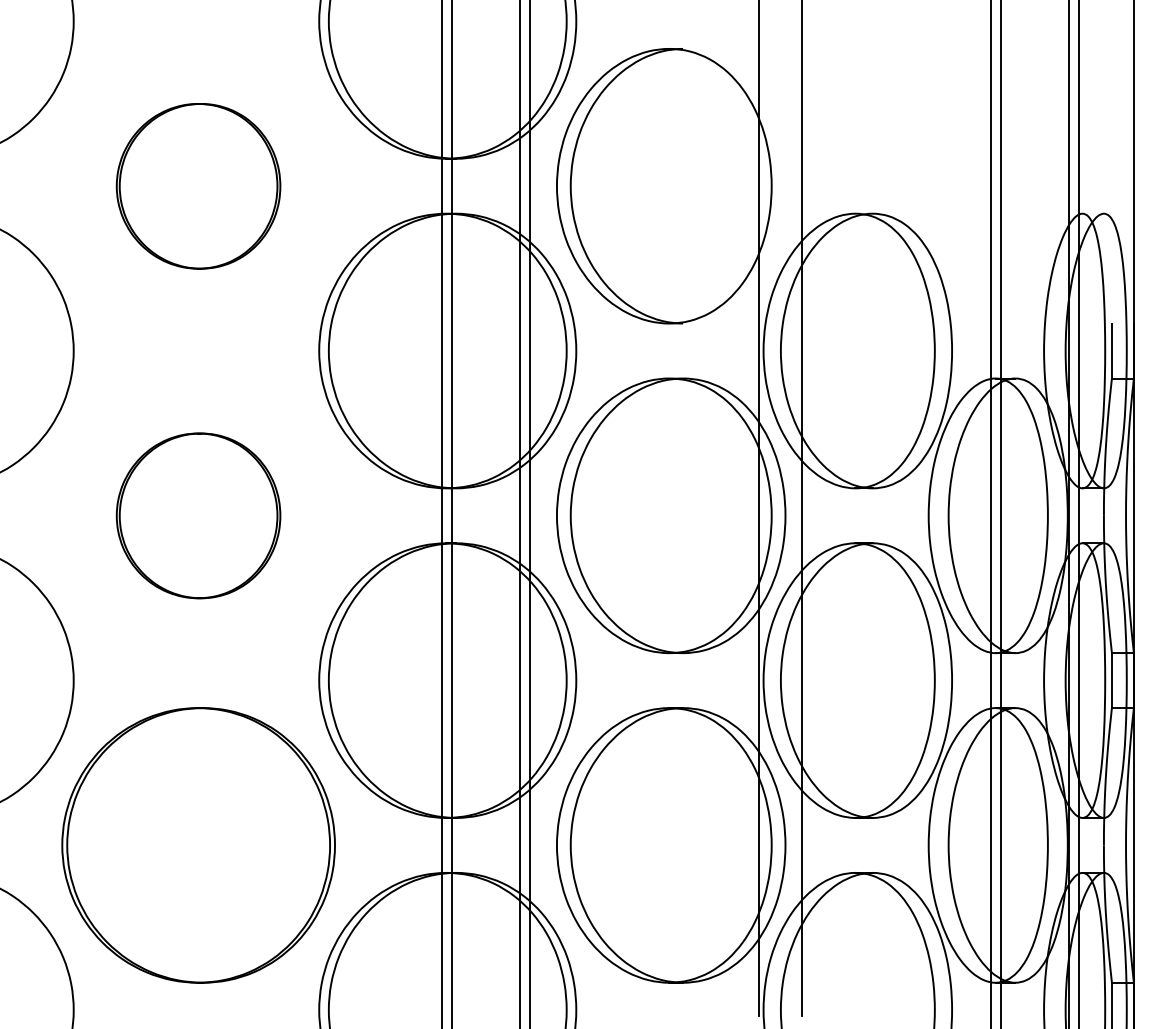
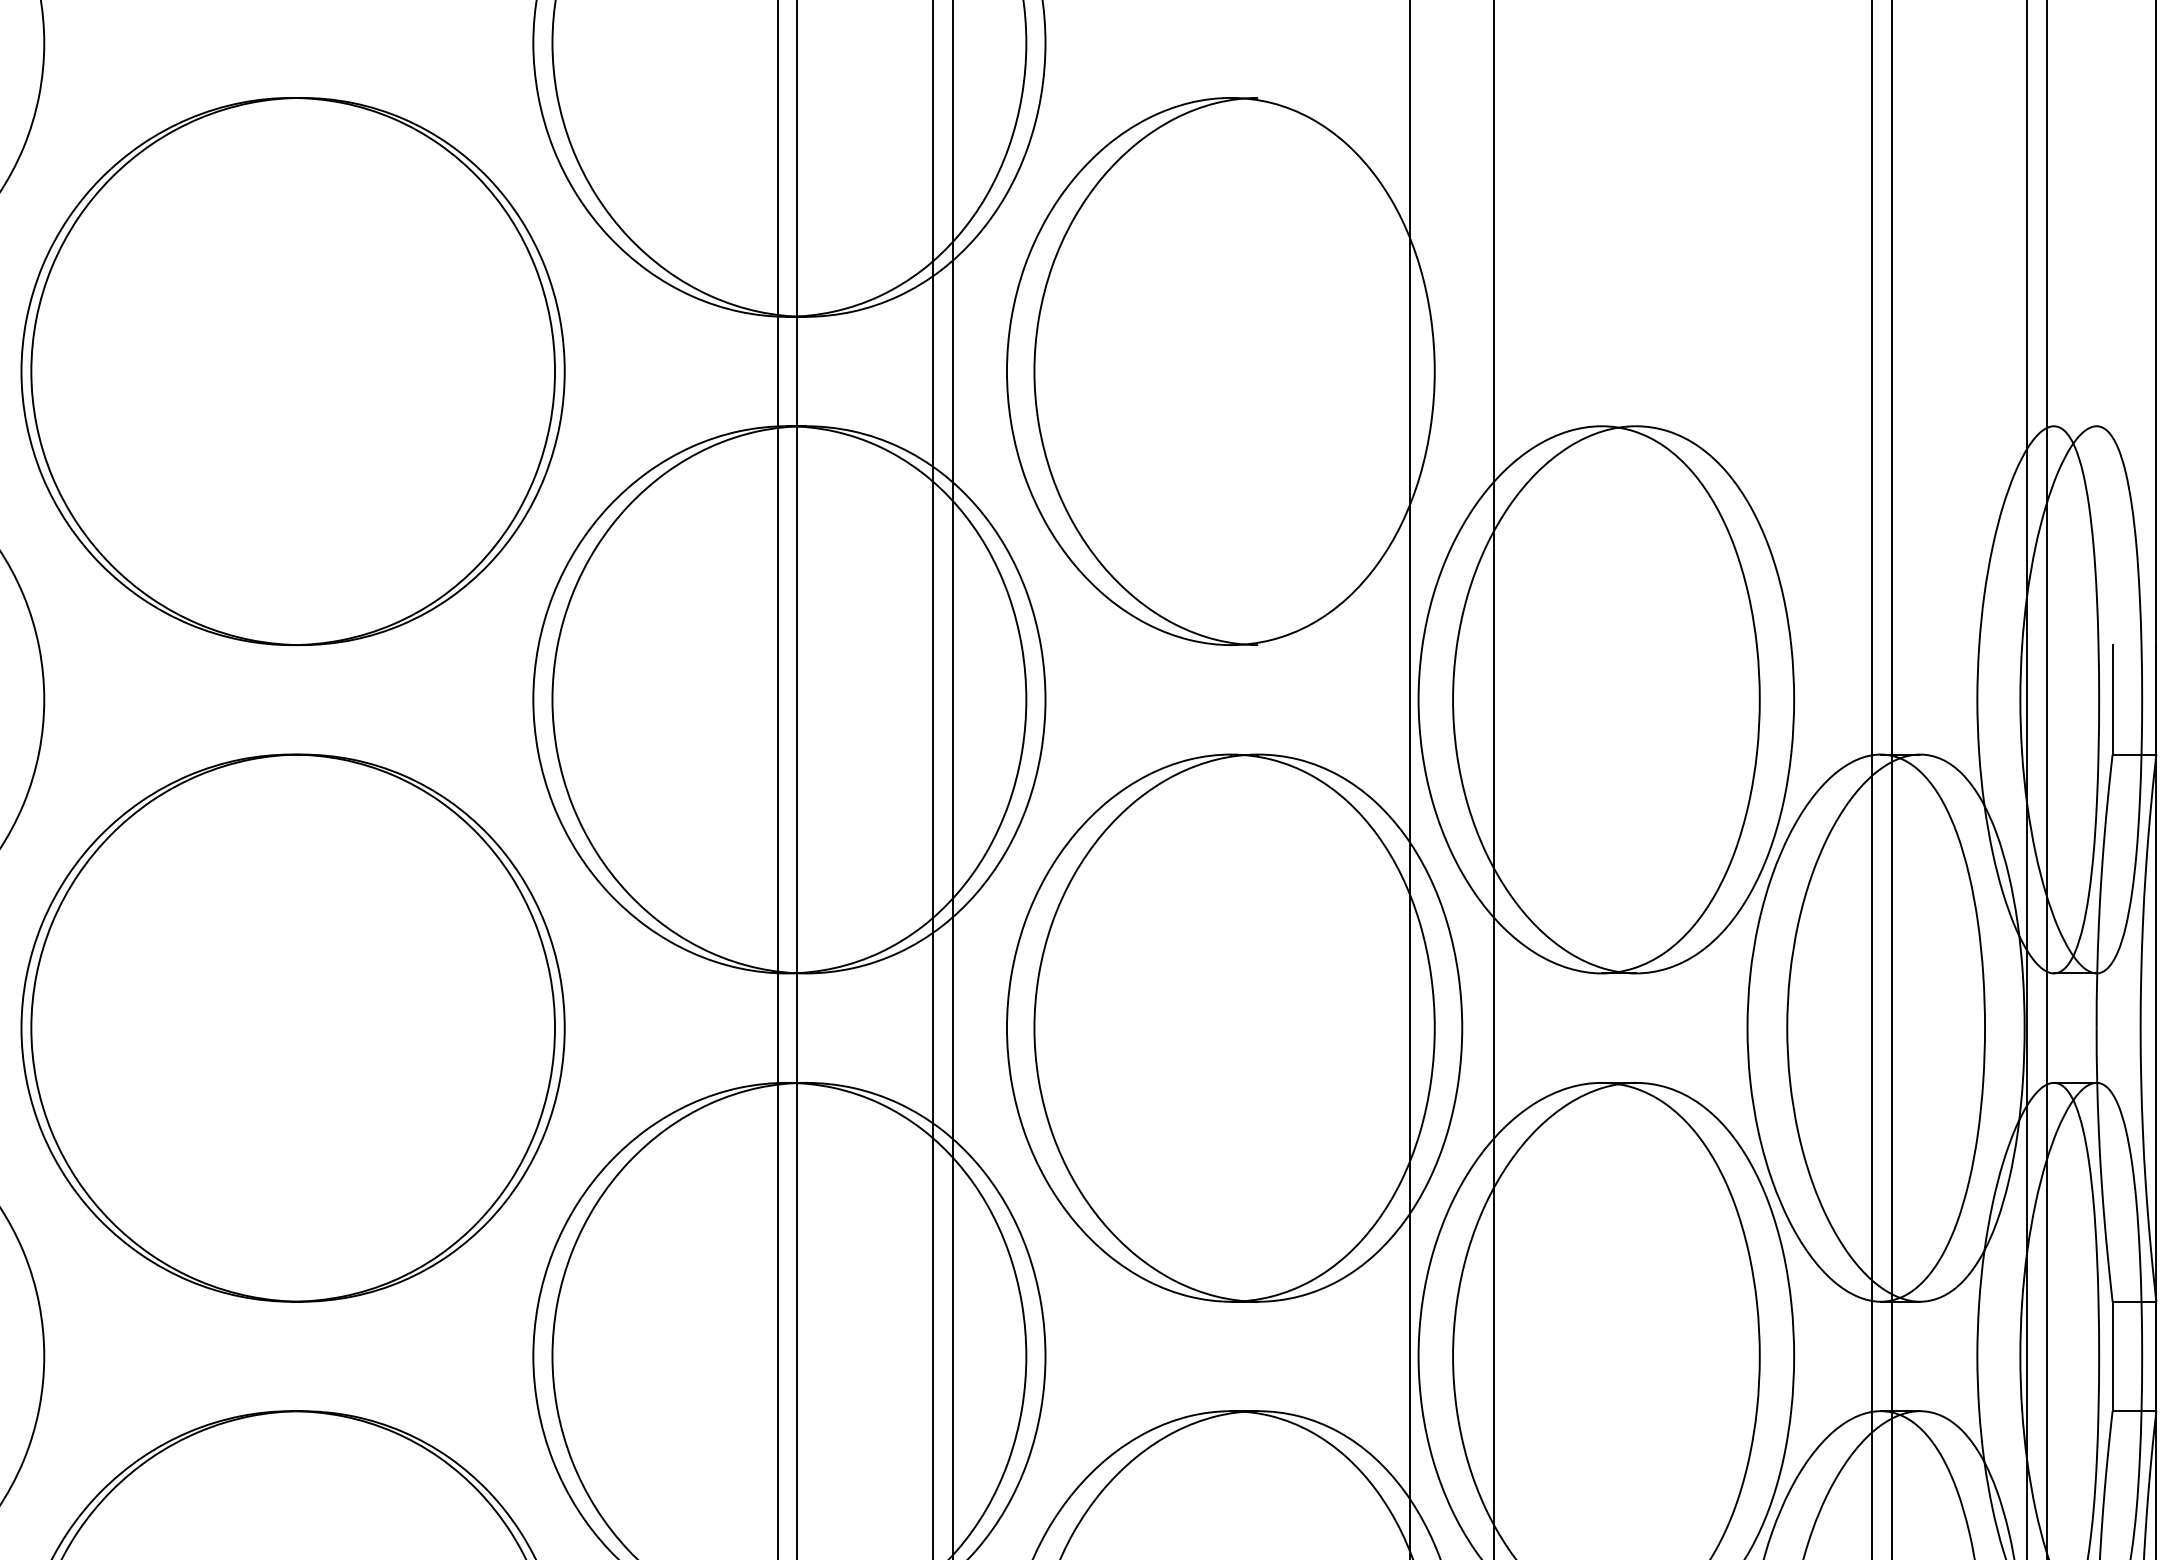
part: (198, 186) -> (292, 372), size x1.67
part: (198, 515) -> (292, 1027), size x1.67

